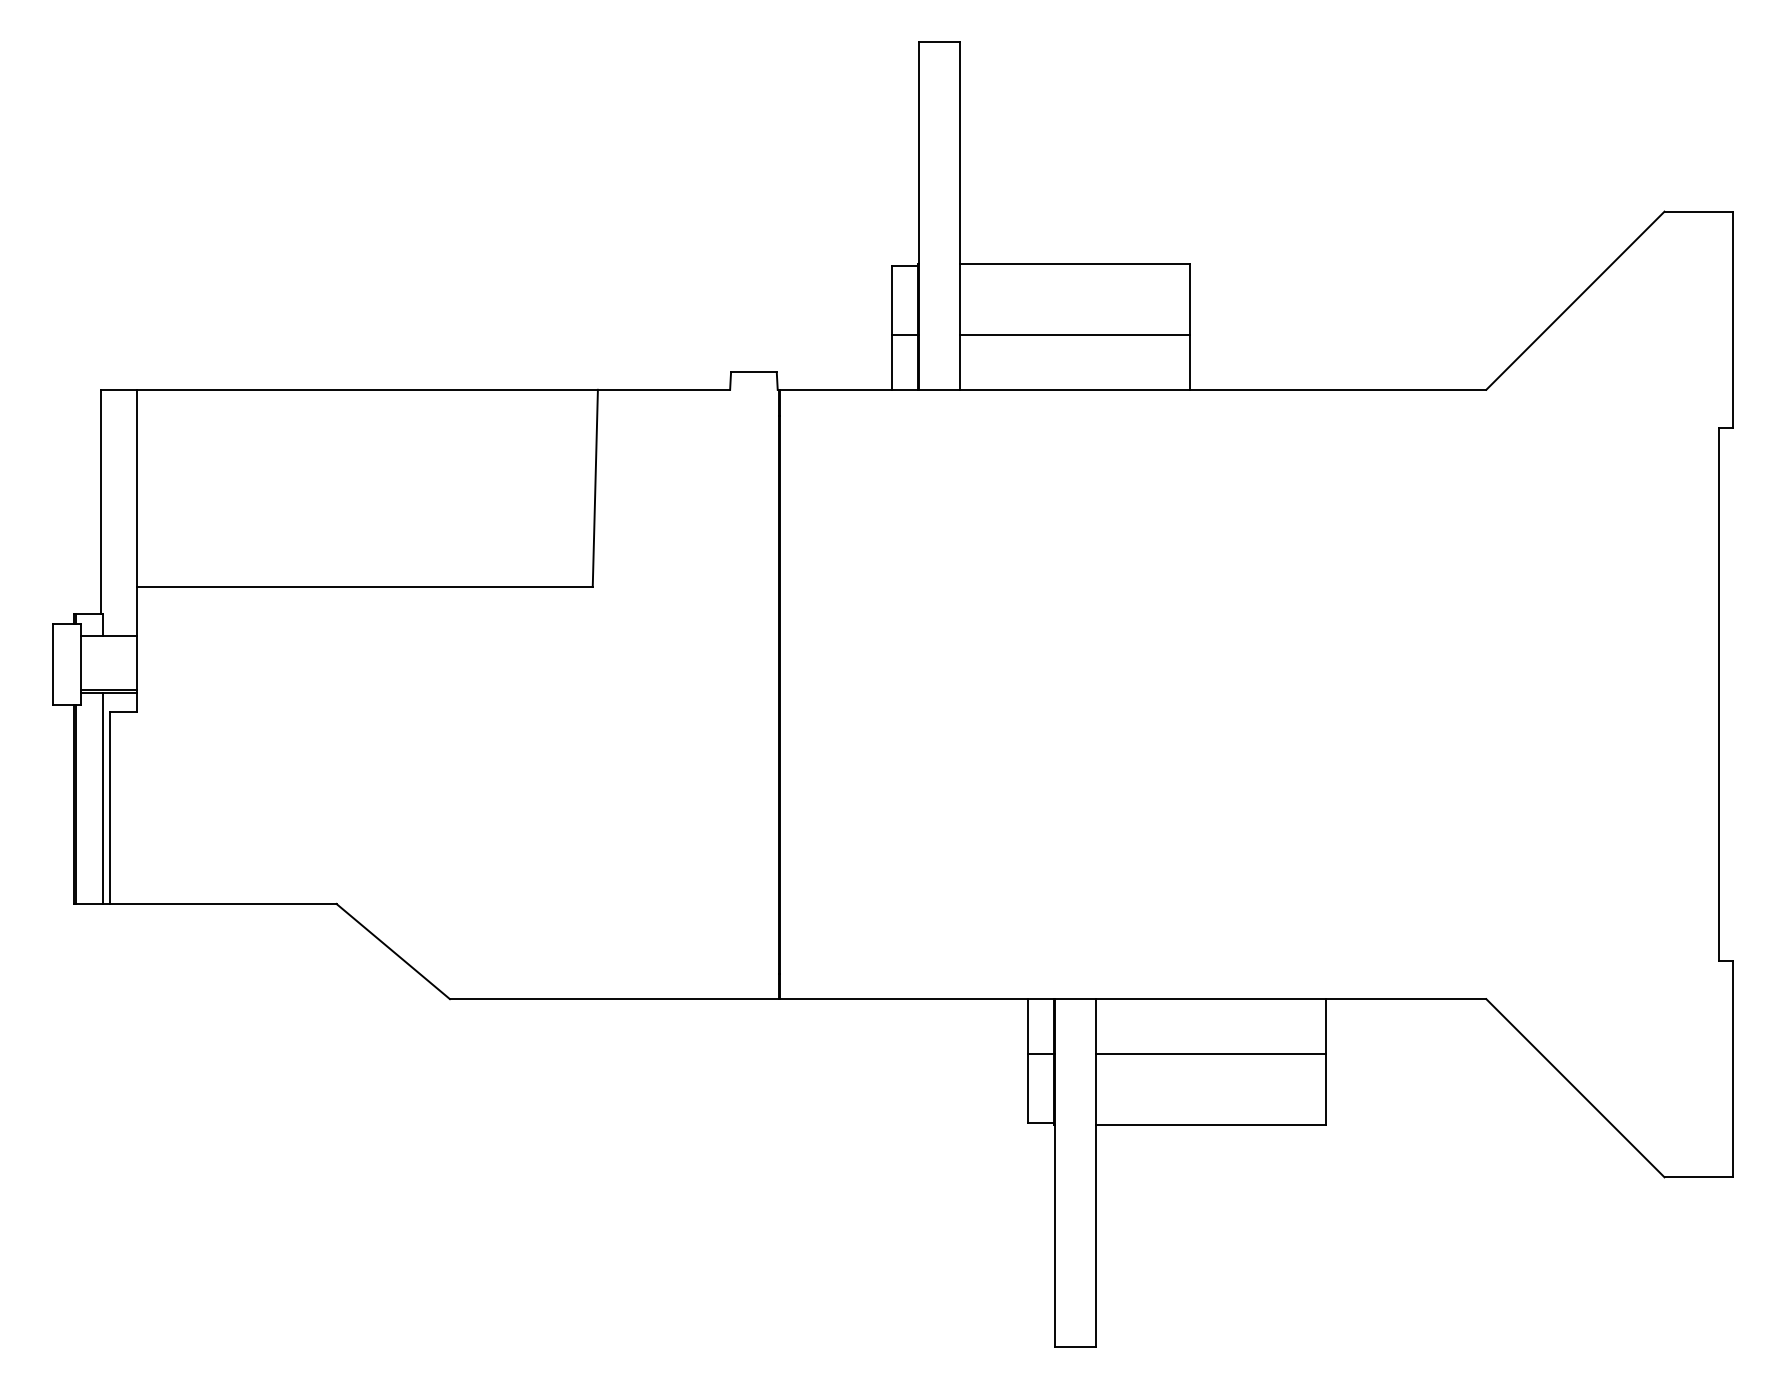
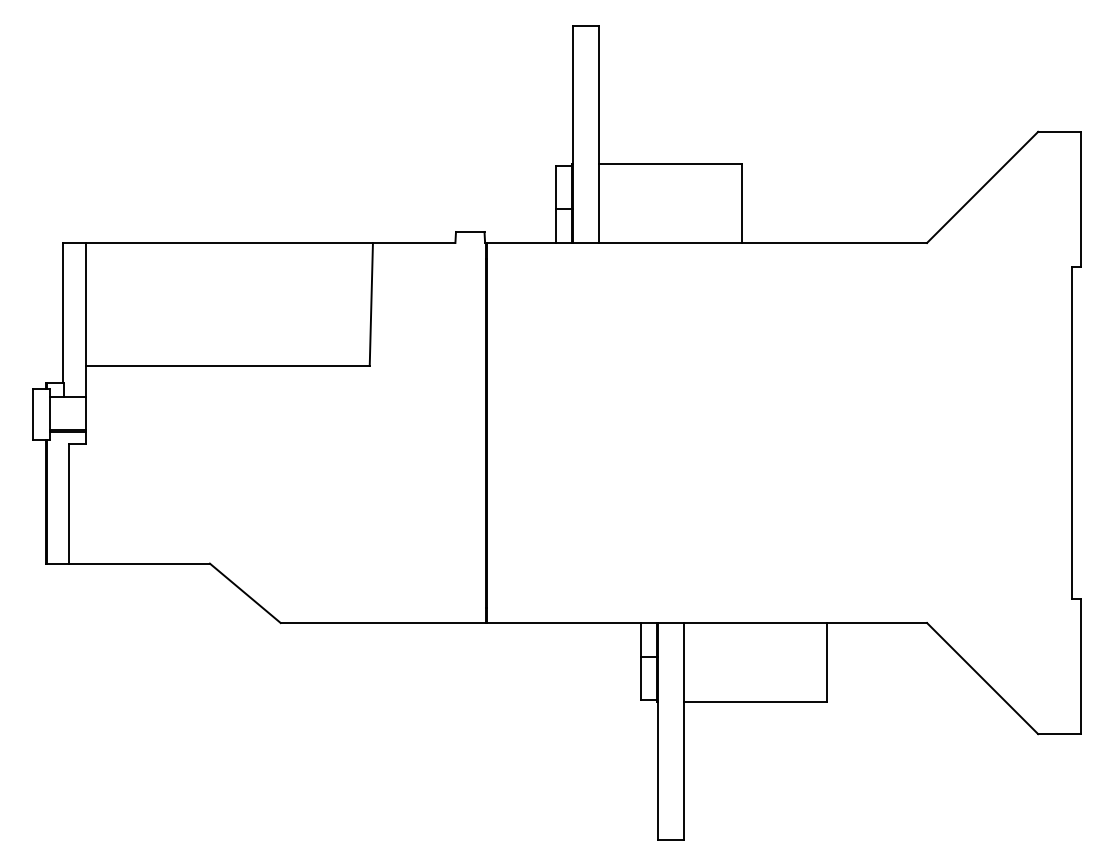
line: (1074, 336) -> (670, 209), removed
line: (103, 797) -> (64, 497), removed
line: (1209, 1052) -> (754, 656), removed

